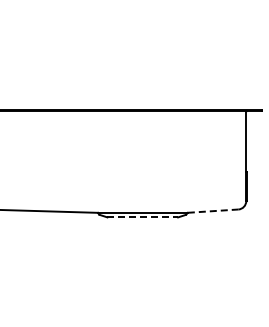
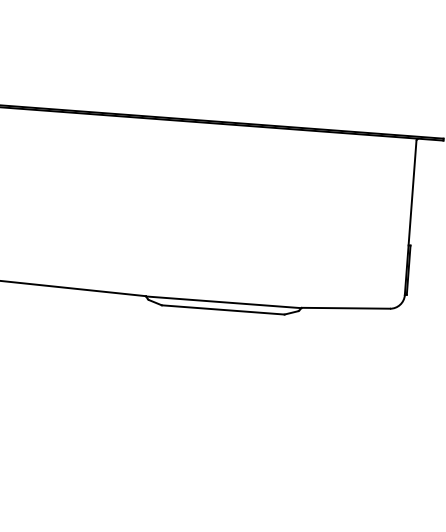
line: (213, 211) -> (346, 308), dashed -> solid
line: (143, 217) -> (224, 310), dashed -> solid

